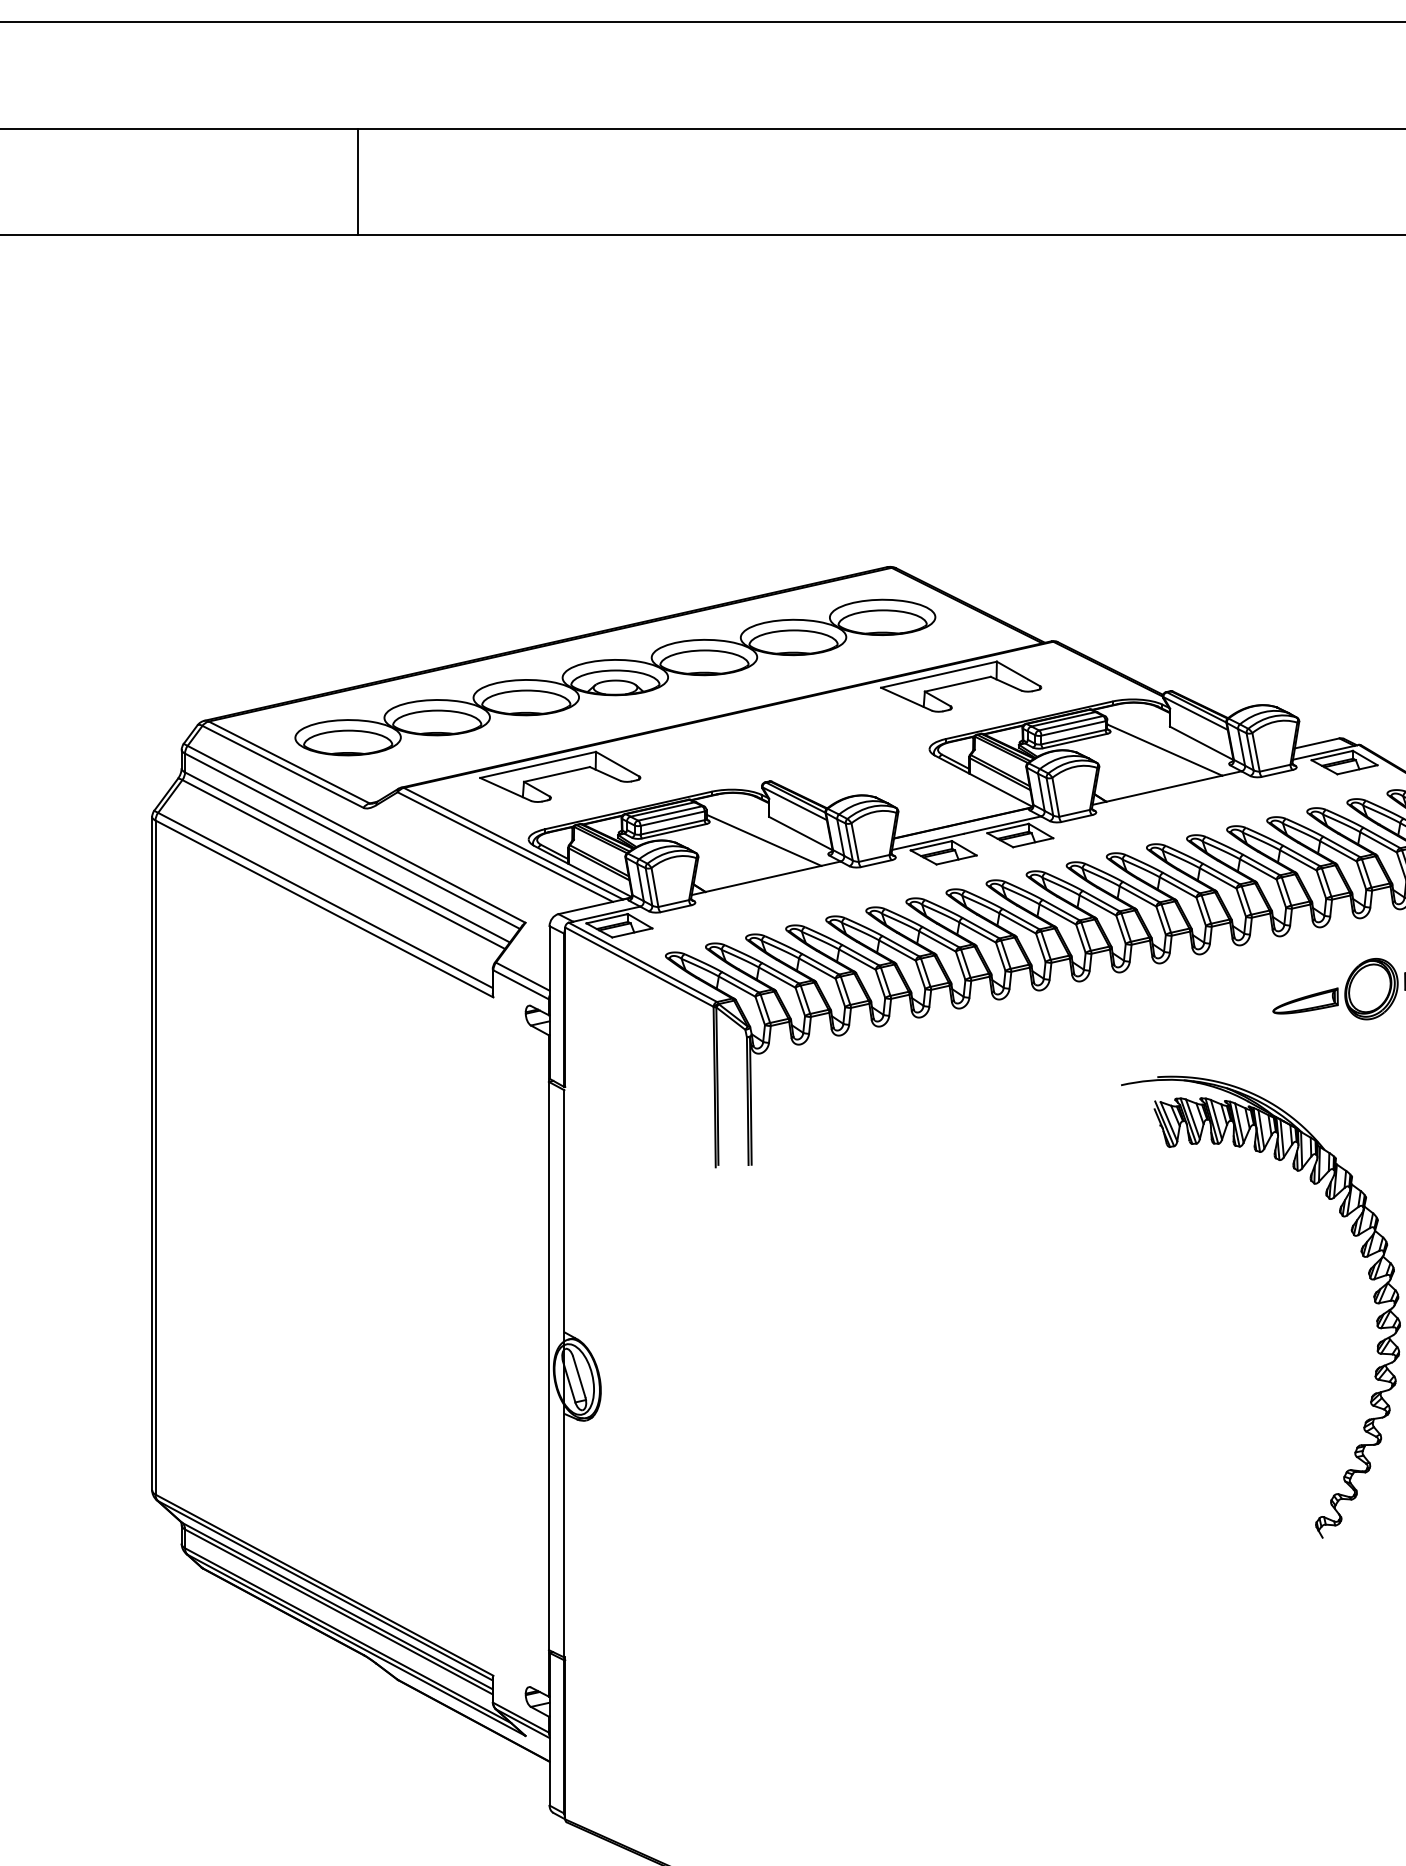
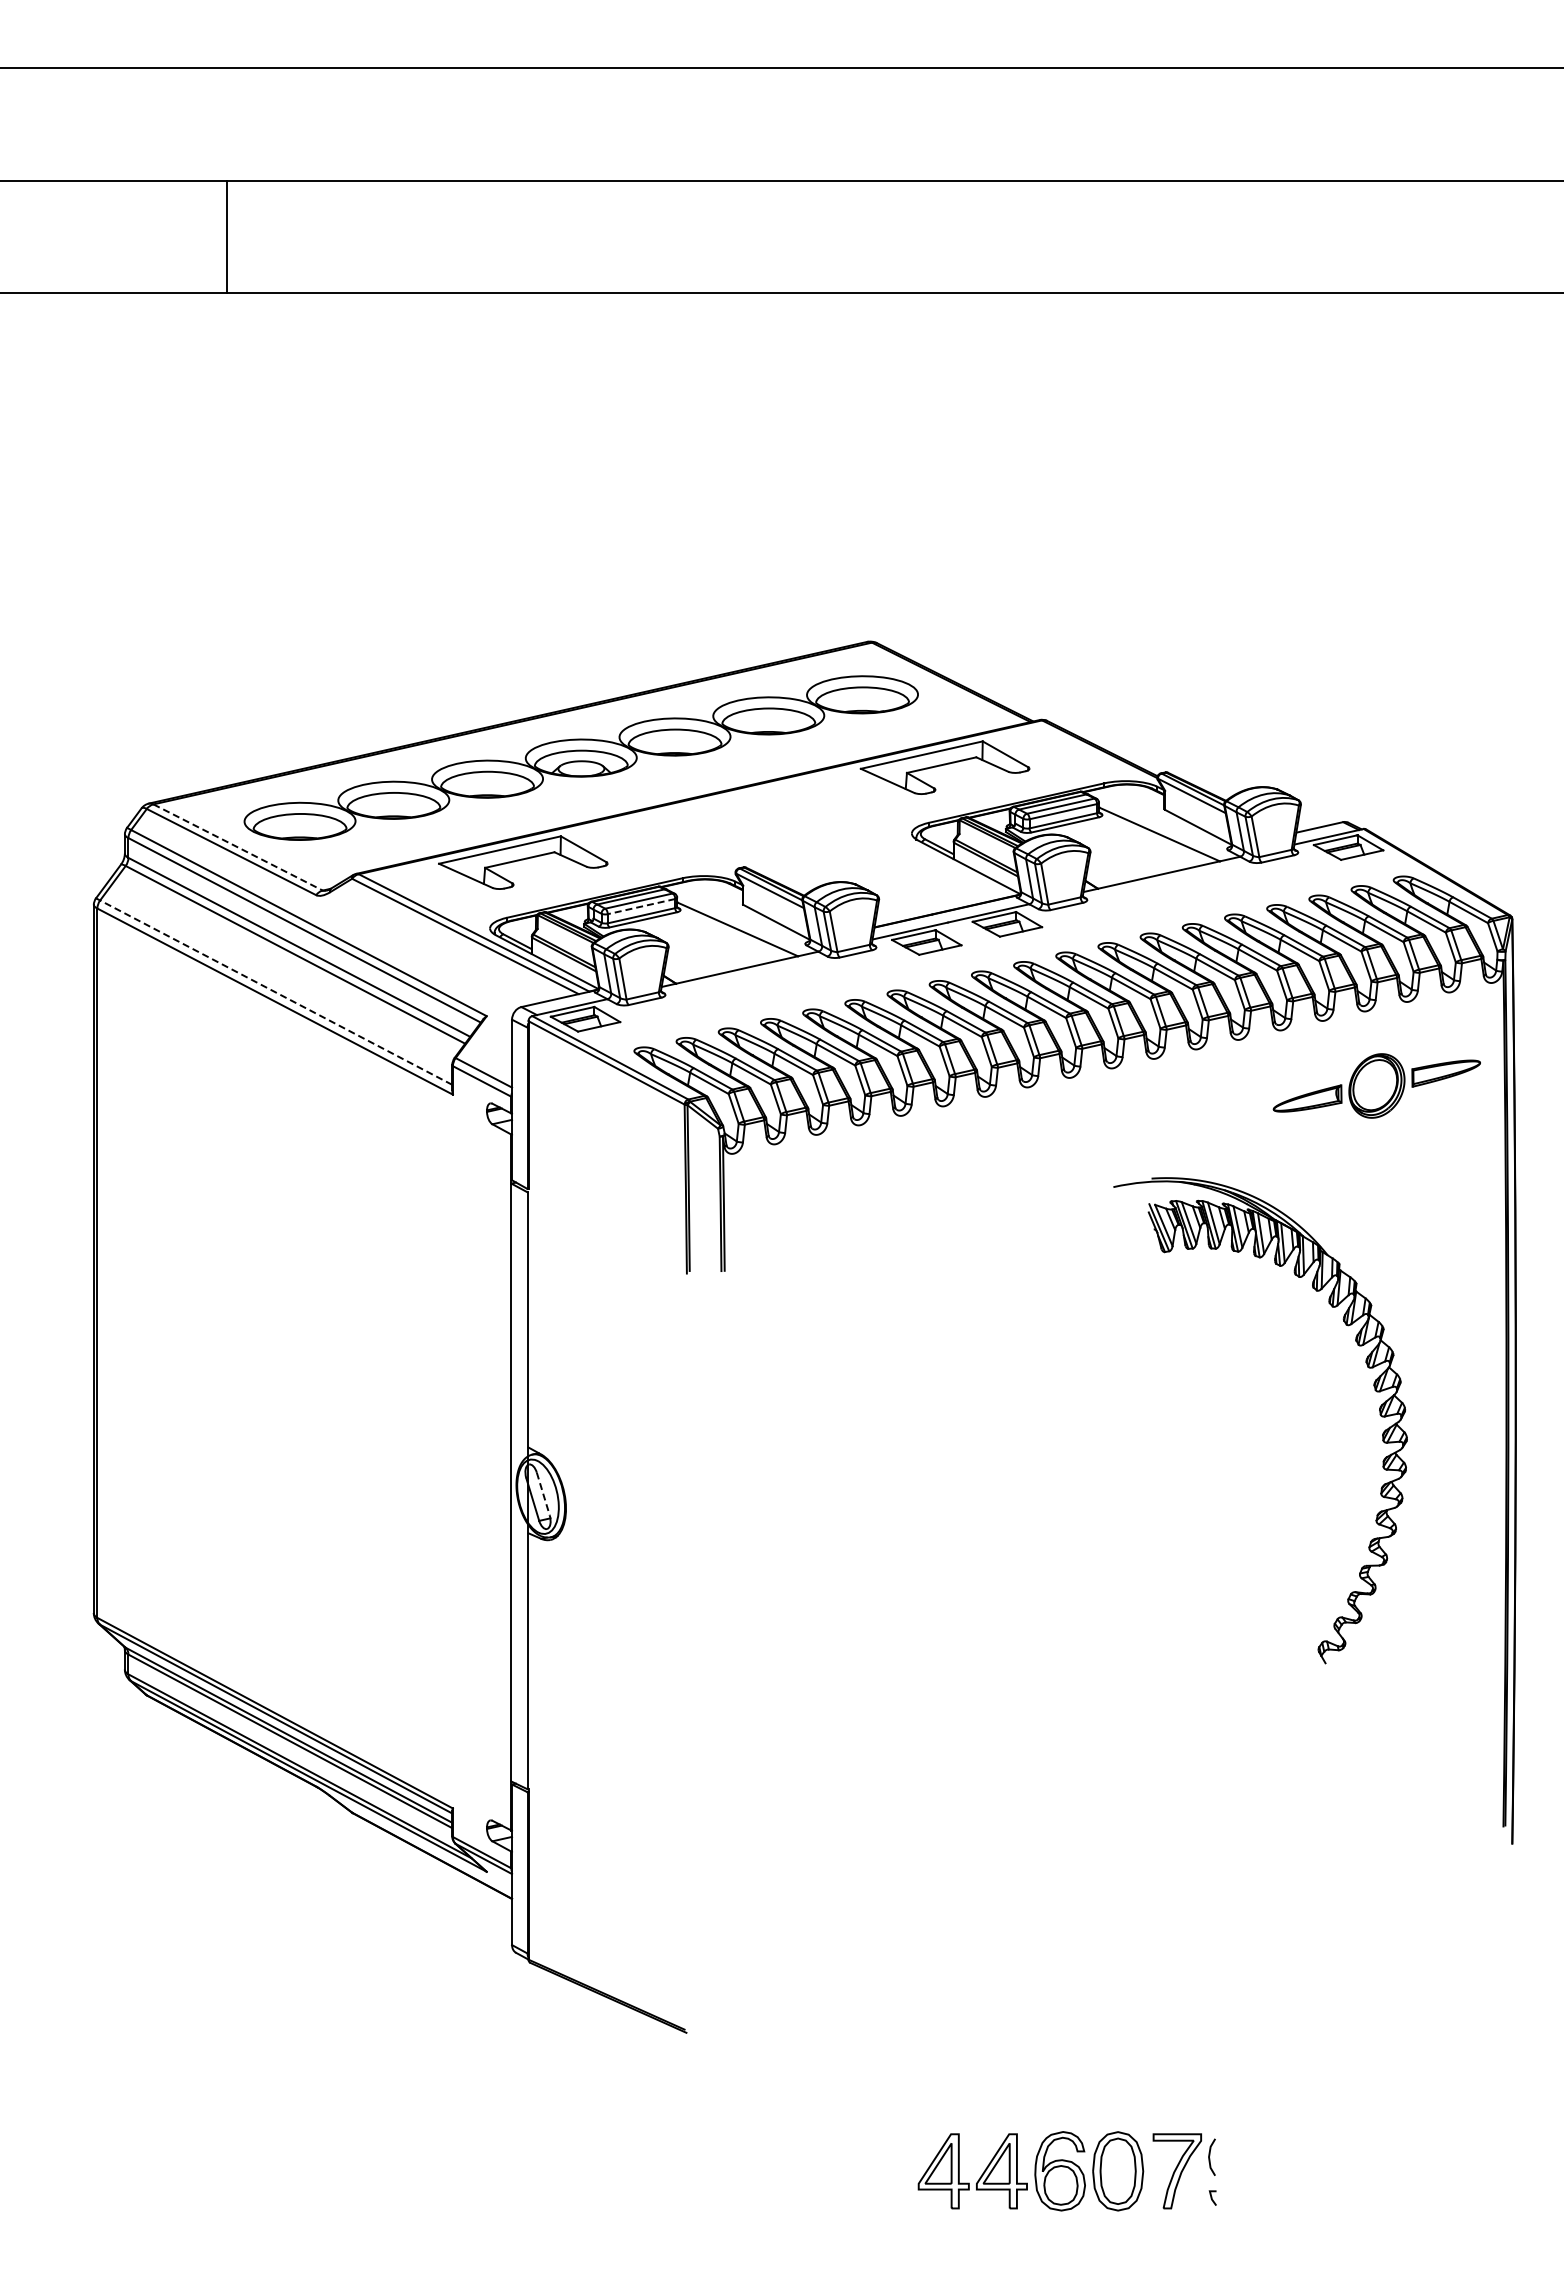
line: (358, 181) -> (226, 236), moved
line: (289, 762) -> (238, 847), solid -> dashed
line: (672, 818) -> (641, 906), solid -> dashed
line: (325, 900) -> (276, 992), solid -> dashed
line: (579, 1377) -> (543, 1494), solid -> dashed

